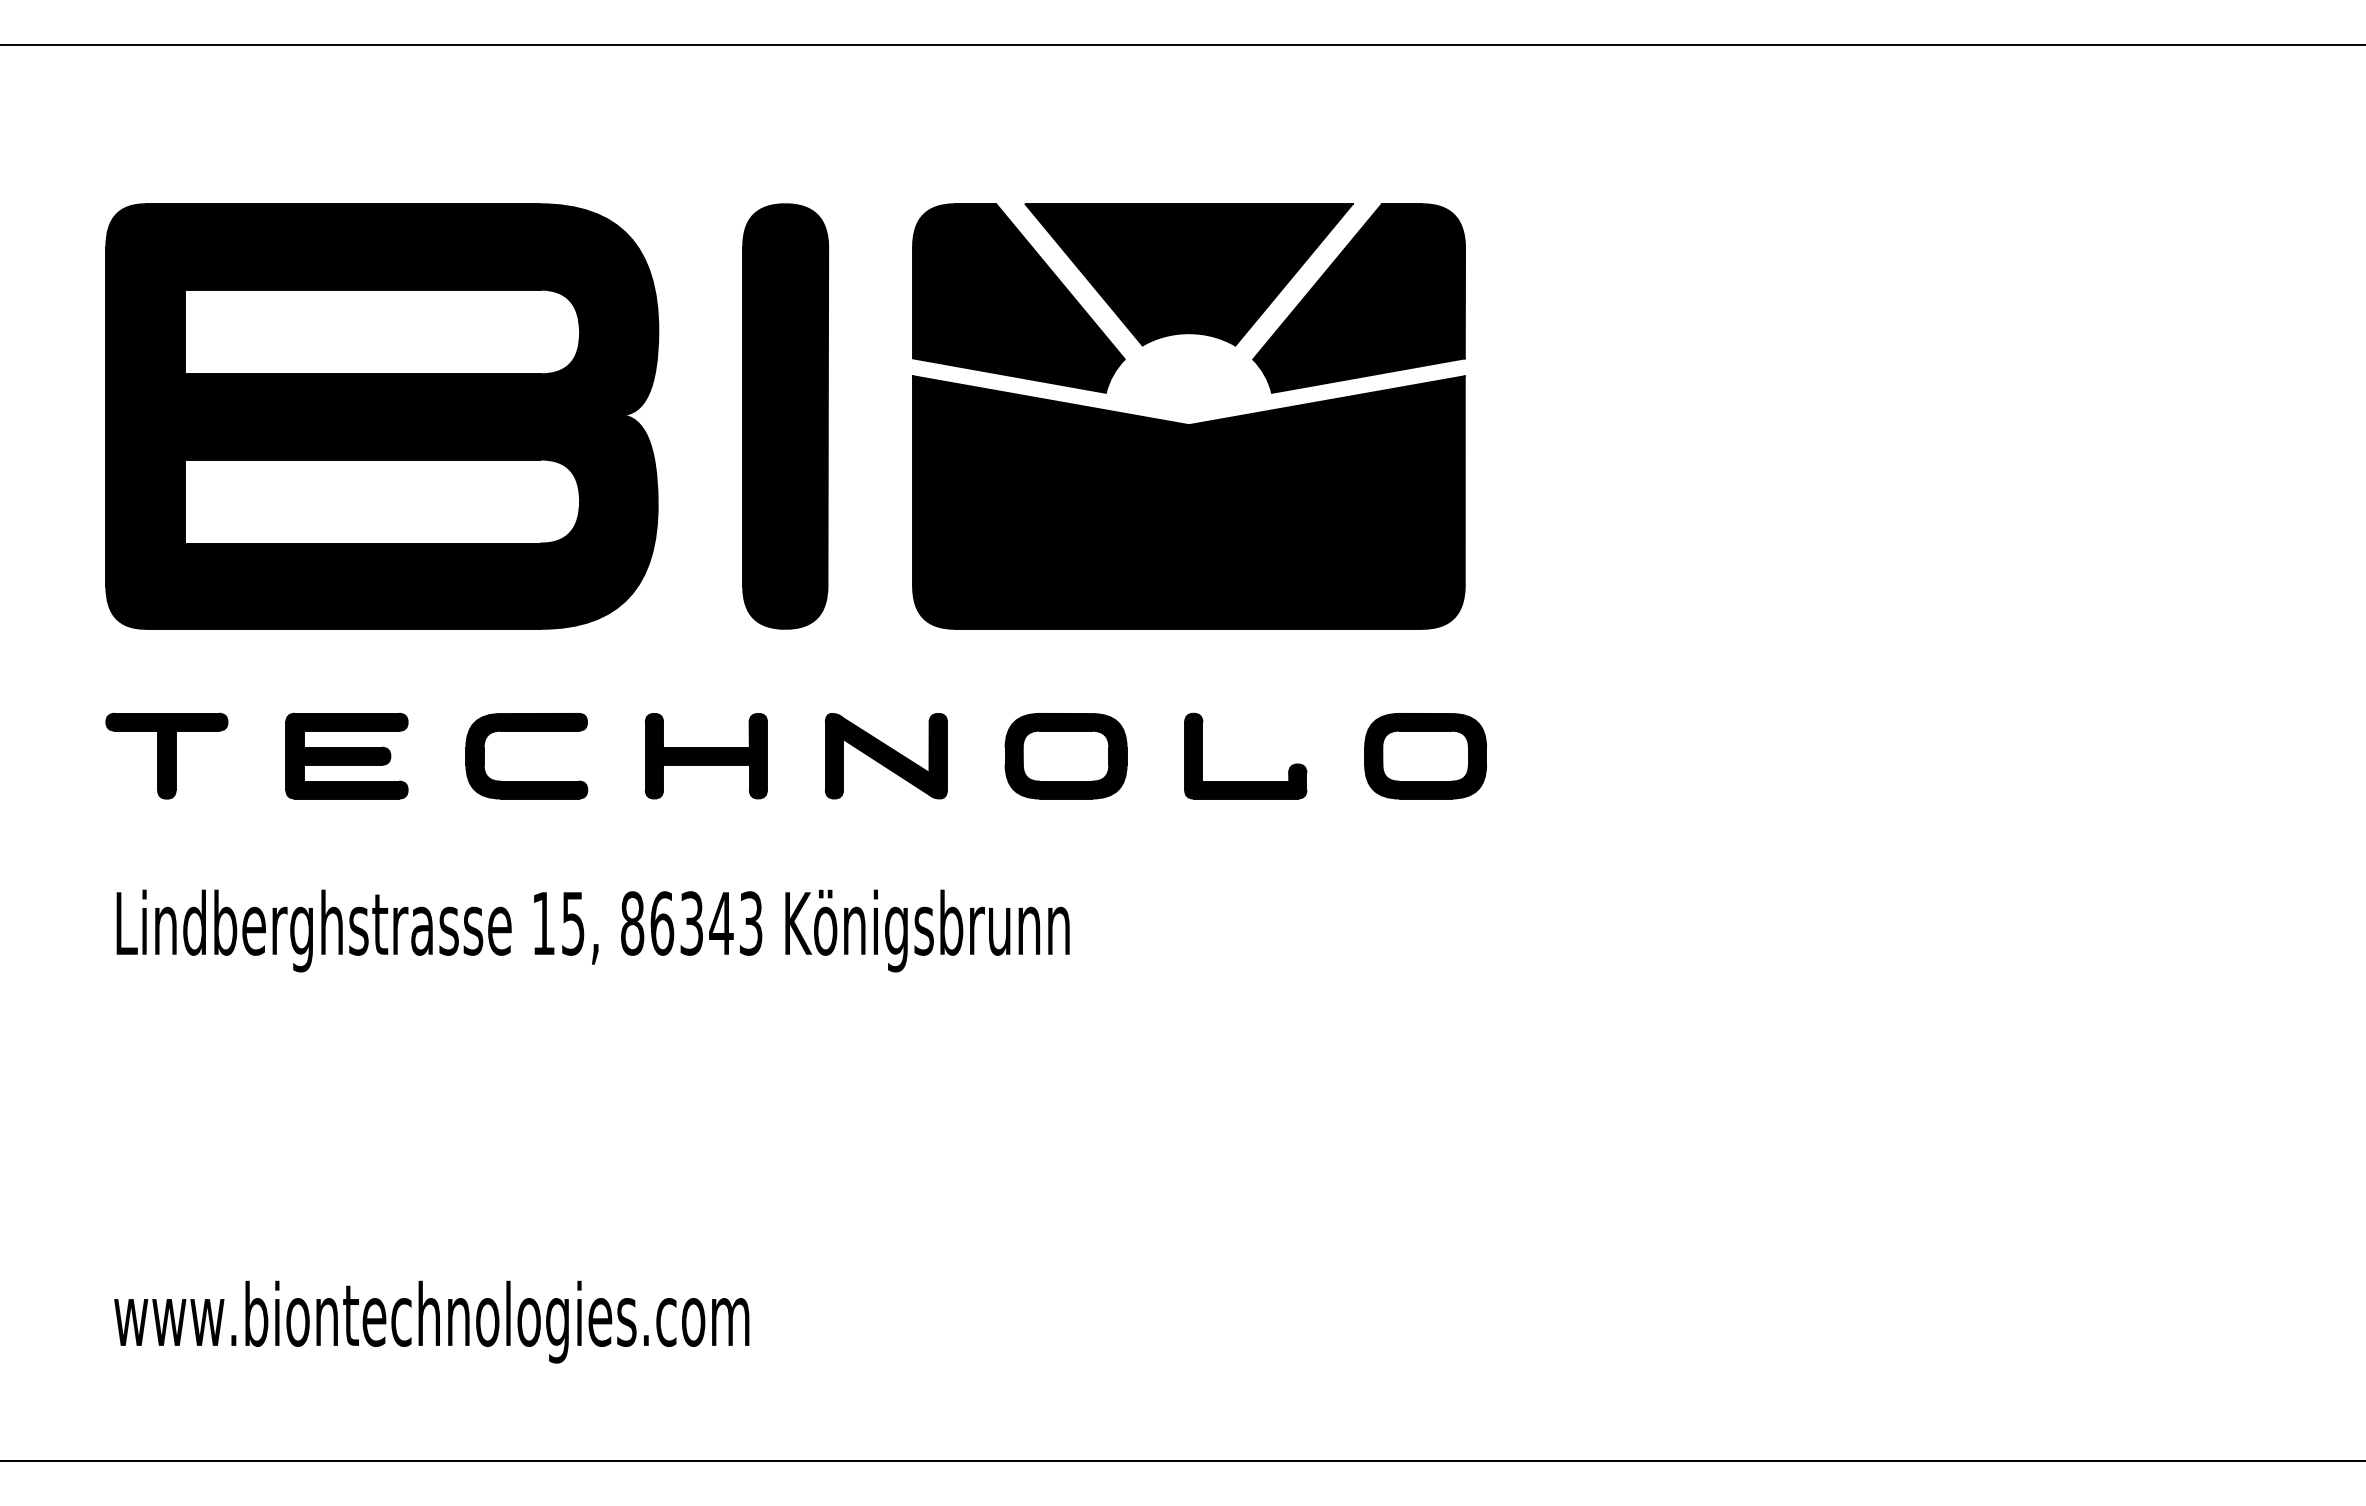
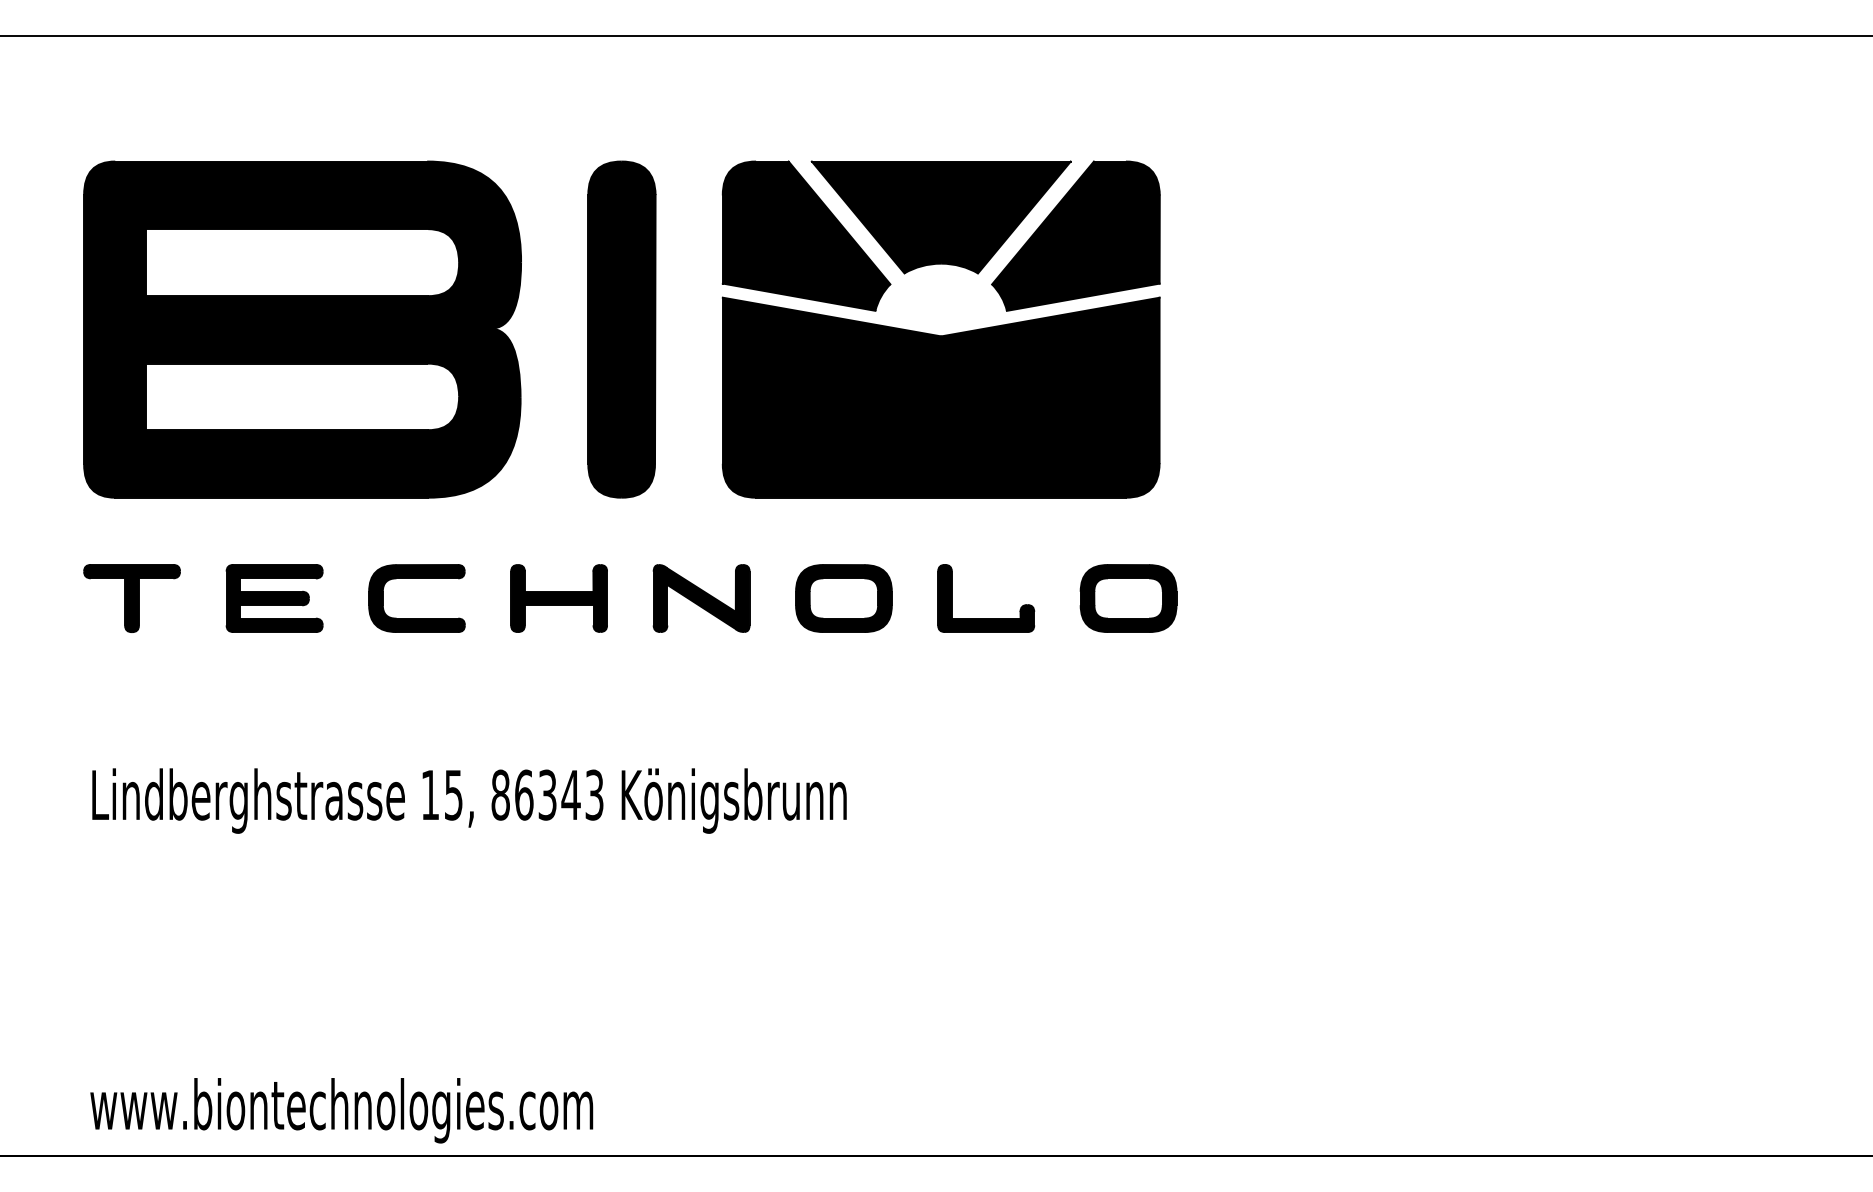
text: (591, 1126) -> (468, 955), moved

